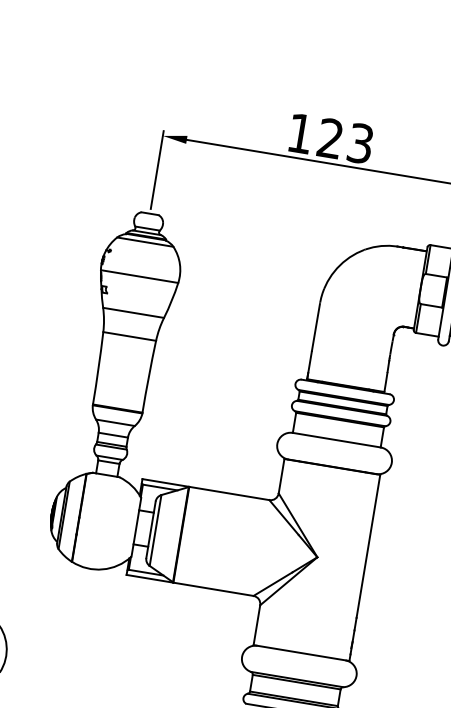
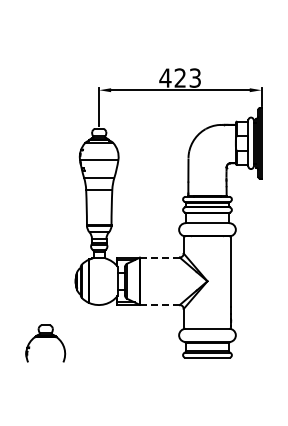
text: (300, 132) -> (165, 77), 123 -> 423
line: (228, 493) -> (159, 257), solid -> dashed
line: (212, 590) -> (159, 305), solid -> dashed

